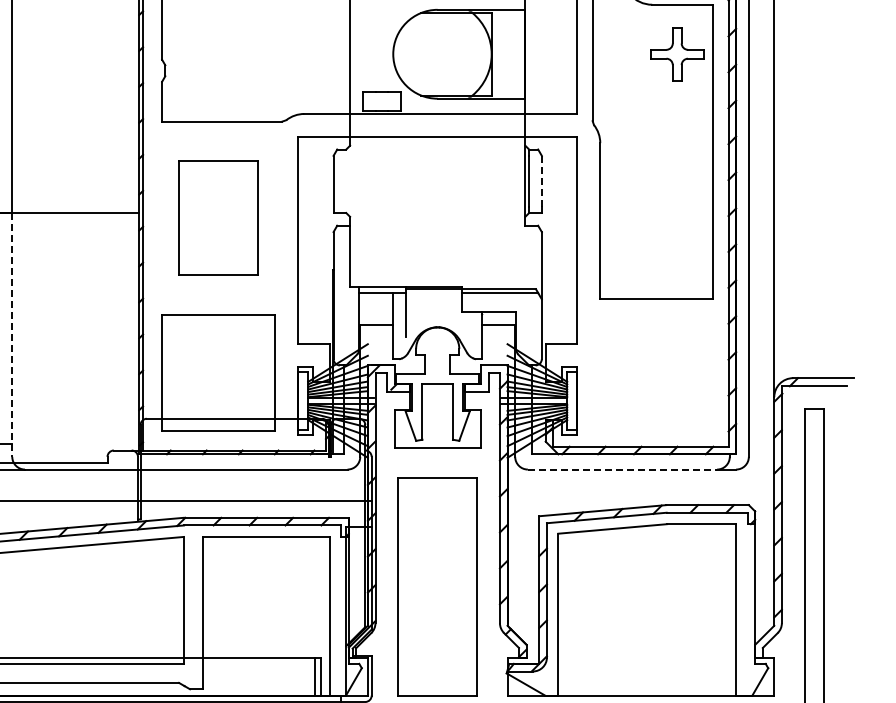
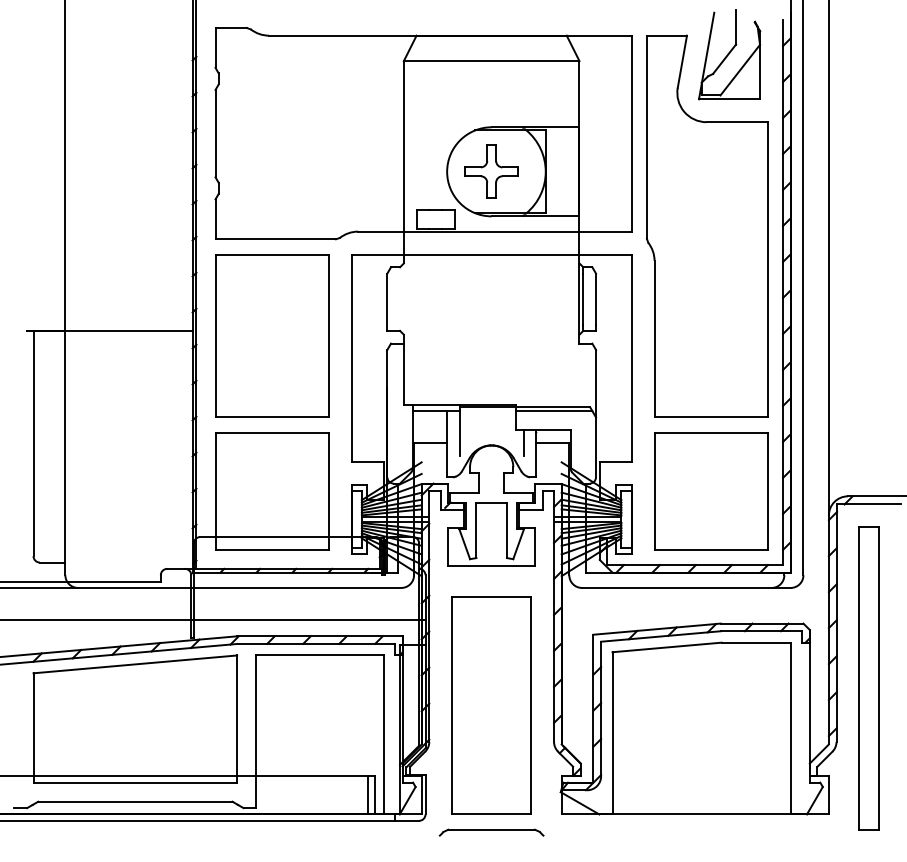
part: (677, 53) -> (491, 171), moved
line: (542, 181) -> (596, 299), dashed -> solid
part: (218, 217) -> (272, 335), size x1.43
line: (469, 324) -> (523, 442), added
line: (12, 335) -> (65, 453), dashed -> solid
part: (657, 373) -> (711, 491), added
line: (622, 469) -> (676, 587), dashed -> solid

